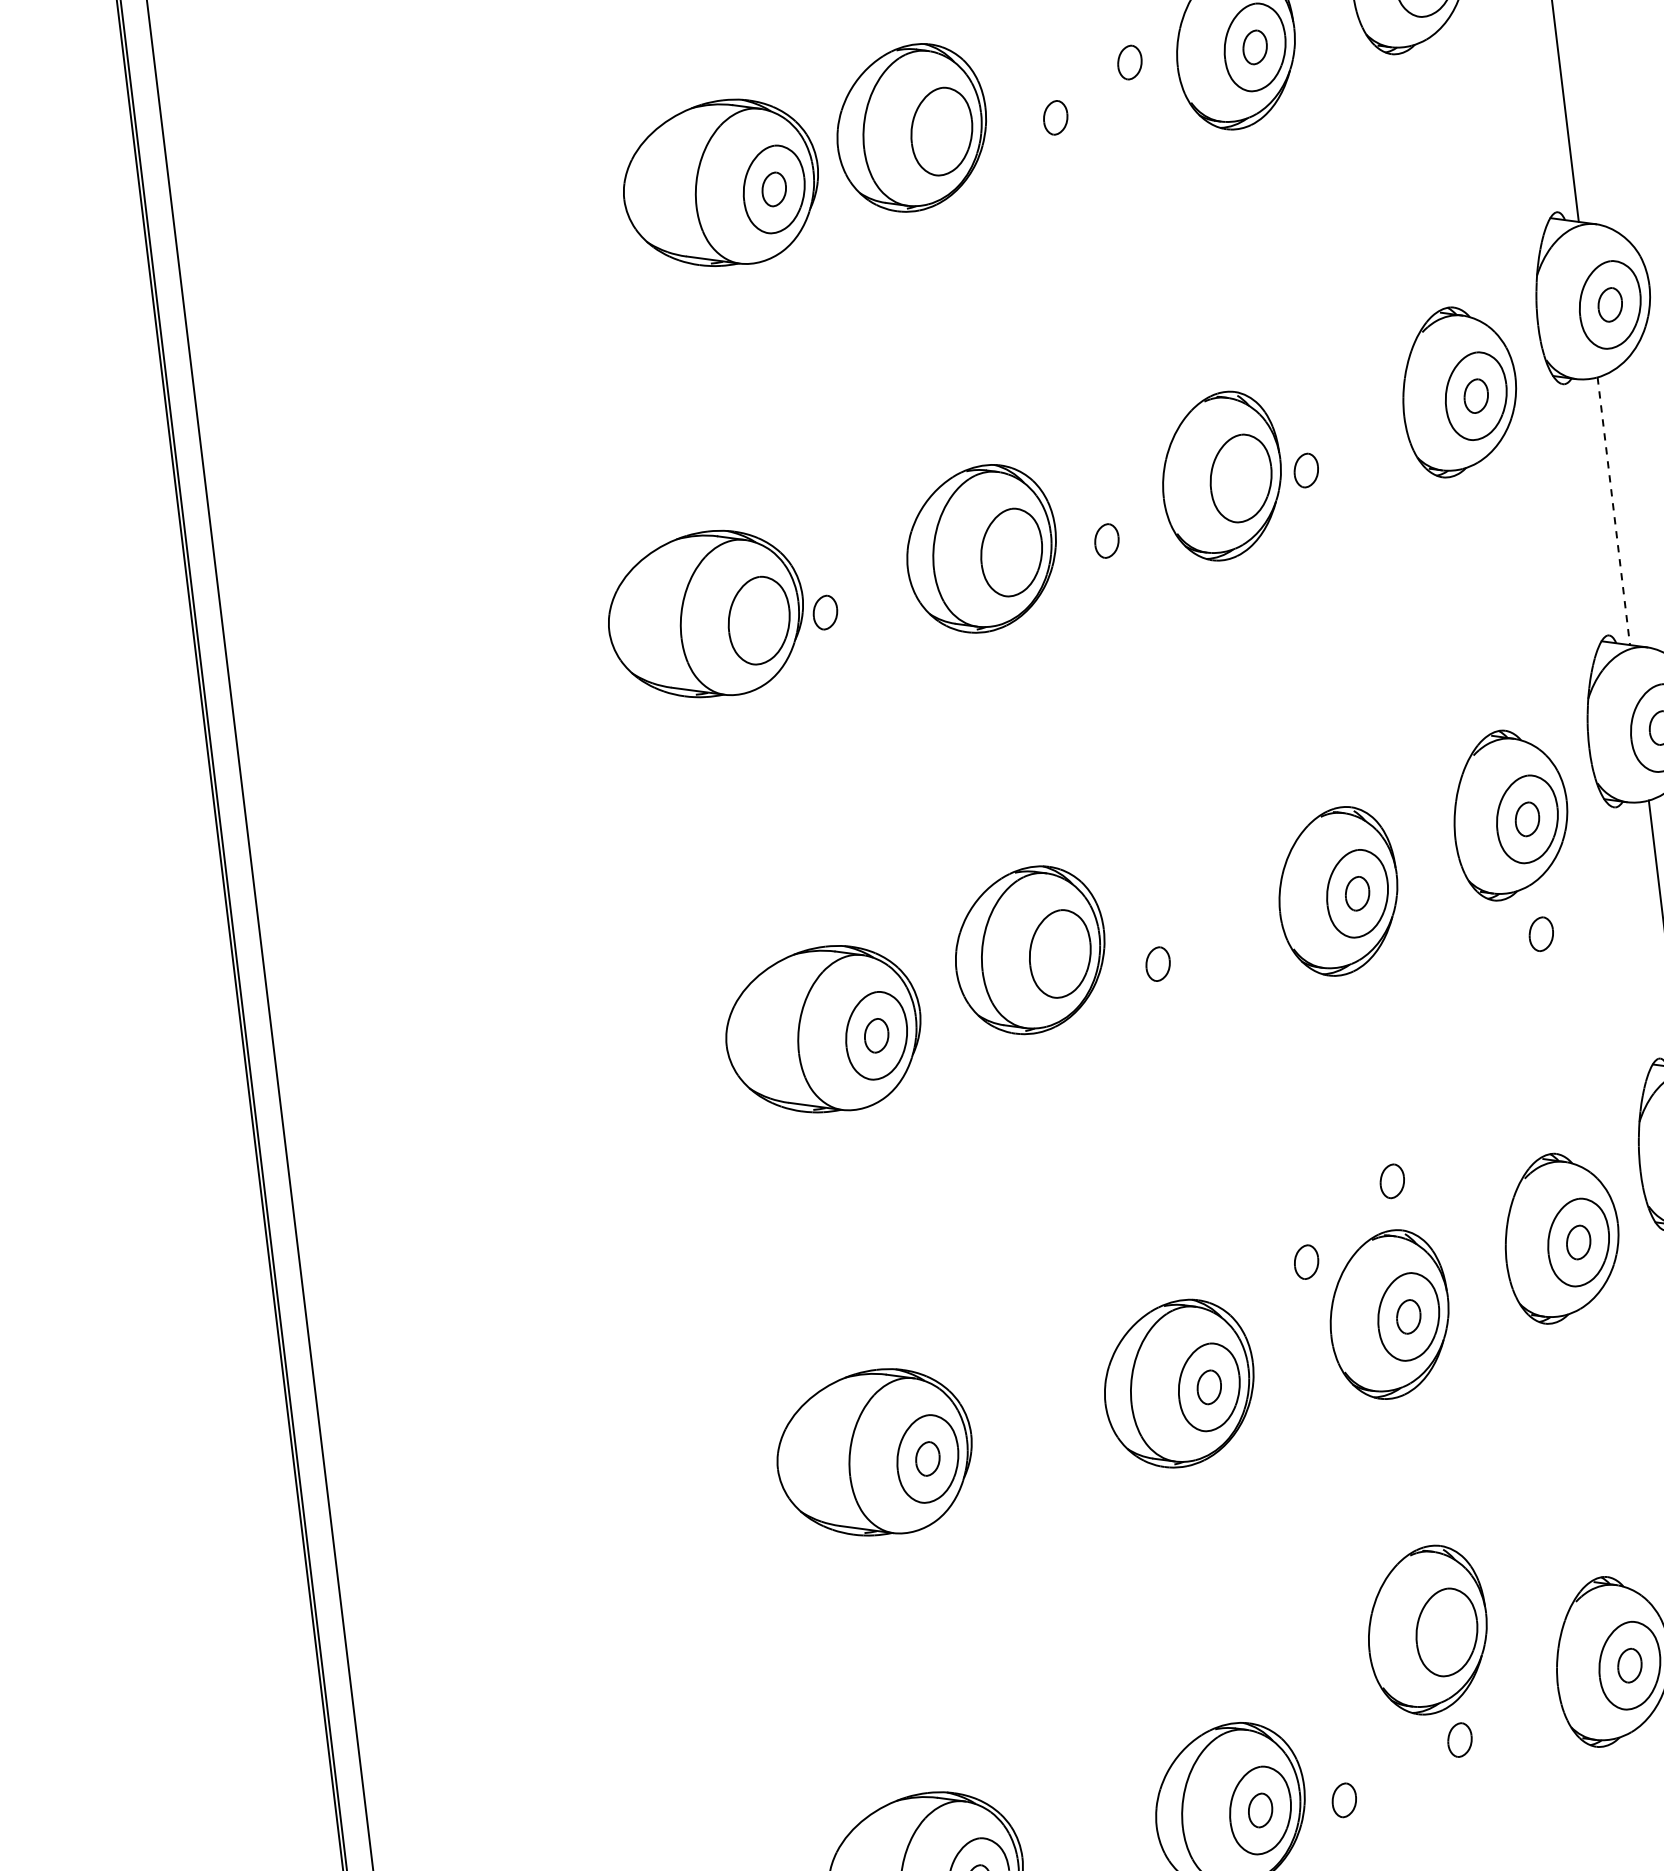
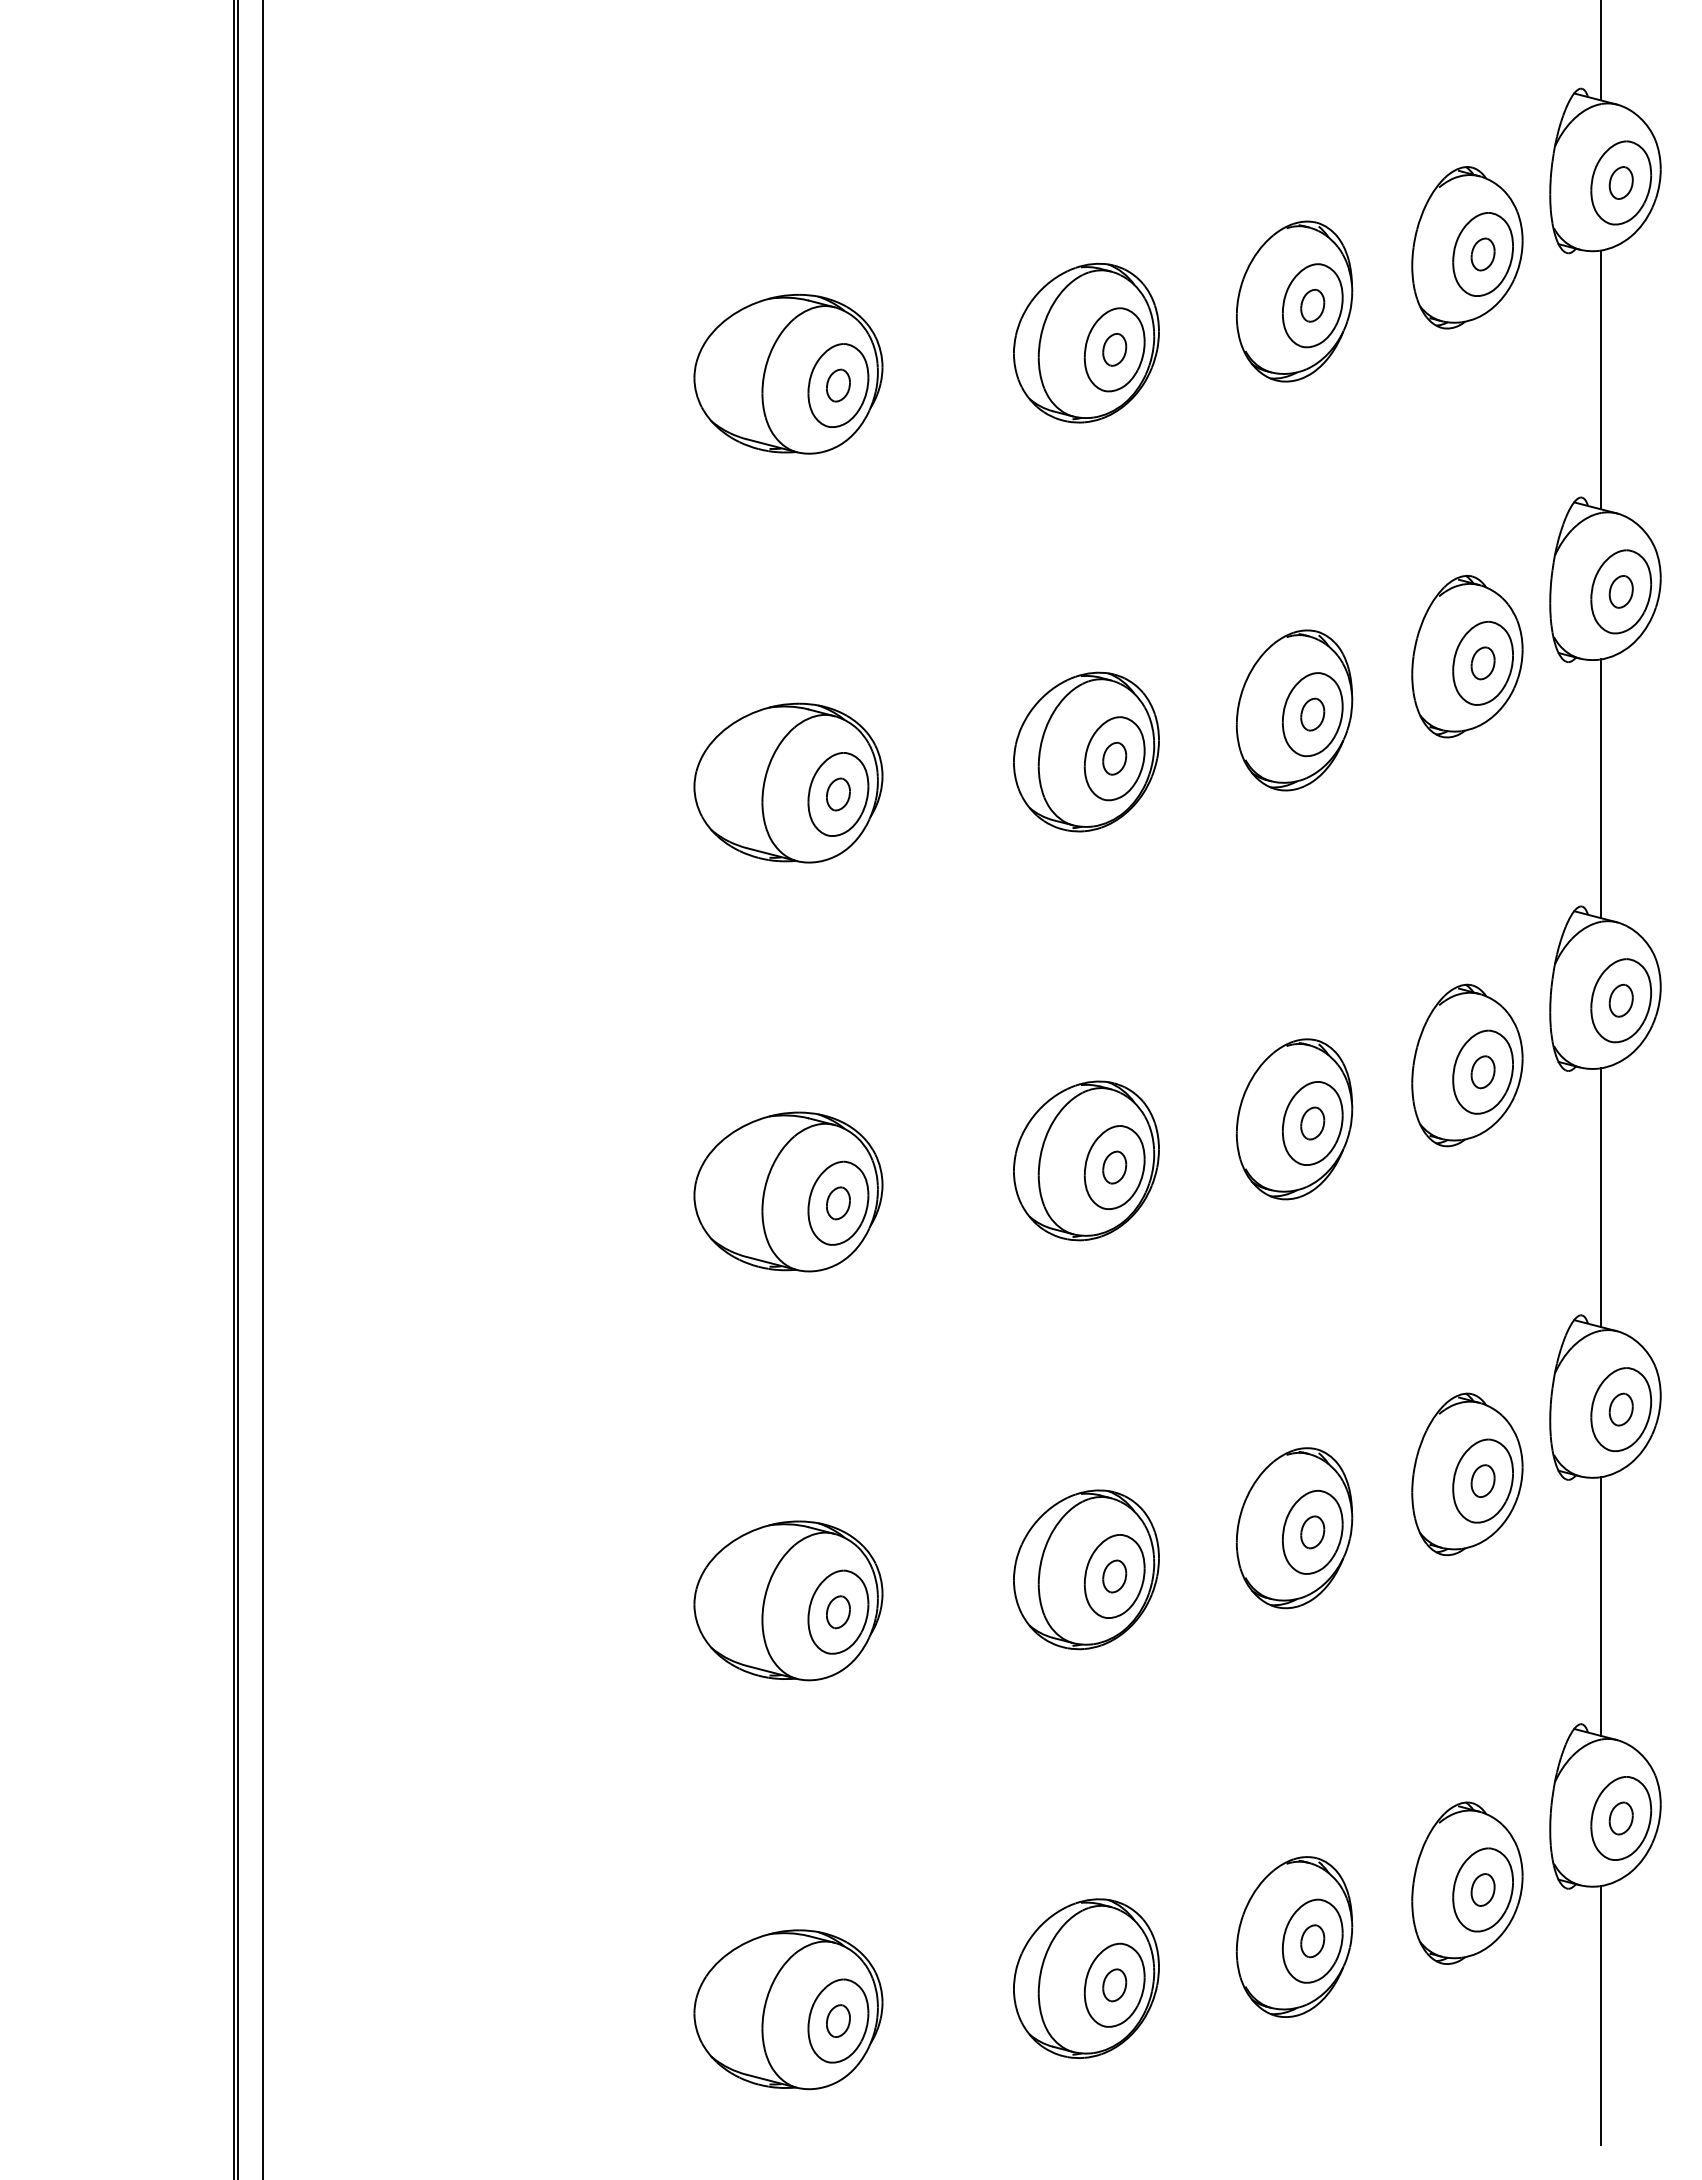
part: (1129, 62) -> (1191, 305), removed
part: (911, 127) -> (1086, 342), moved
part: (1221, 476) -> (1294, 710), moved
line: (1613, 512) -> (1600, 789), dashed -> solid
part: (981, 548) -> (1086, 751), moved
part: (706, 614) -> (788, 782), moved
part: (1540, 934) -> (1482, 1183), removed
part: (1030, 950) -> (1086, 1160), moved
part: (1392, 1181) -> (1312, 1401), removed
part: (1306, 1262) -> (1221, 1468), removed
part: (1427, 1629) -> (1294, 1936), moved
part: (1344, 1800) -> (1195, 1985), removed

